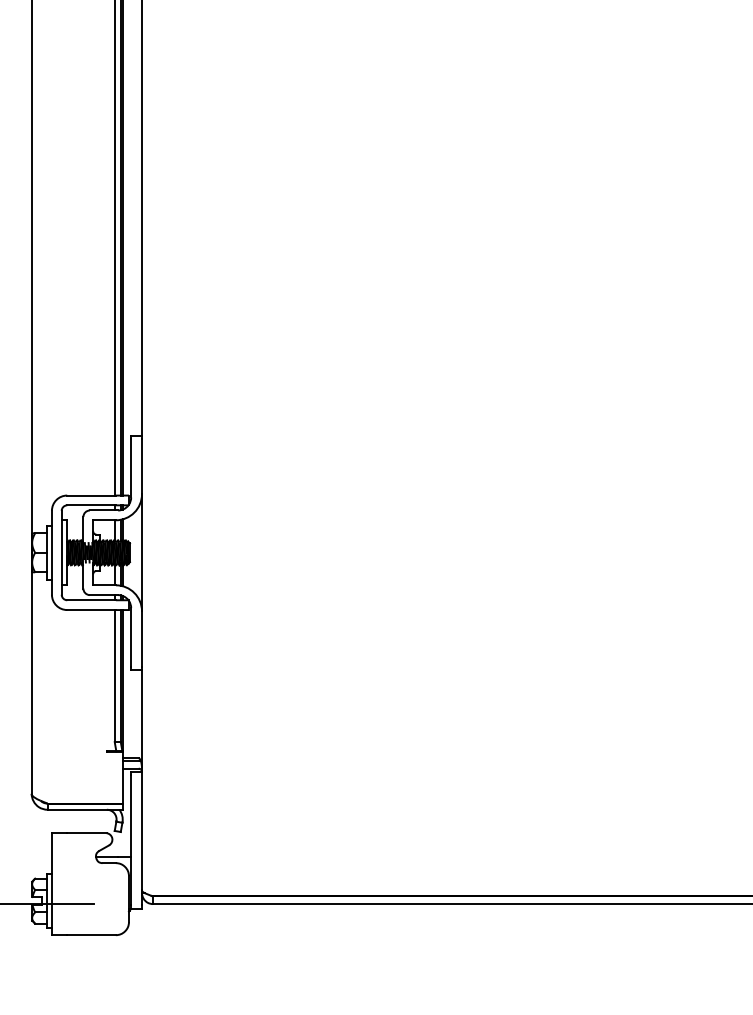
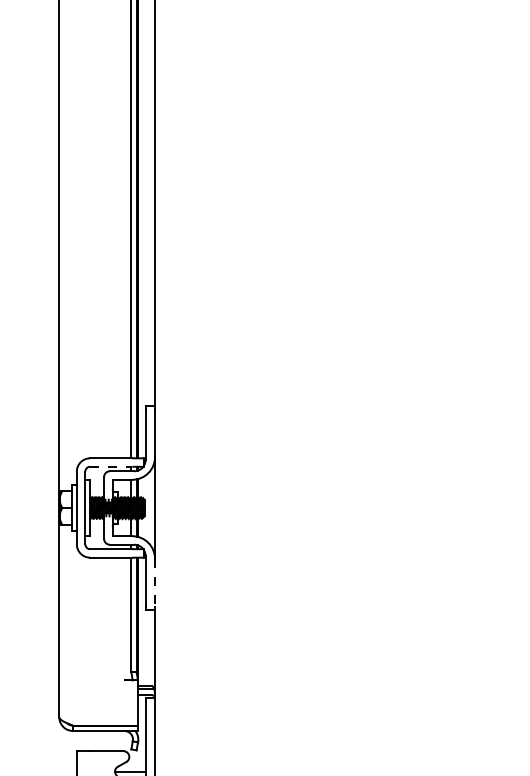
line: (92, 505) -> (112, 466), solid -> dashed
line: (142, 639) -> (155, 583), solid -> dashed

